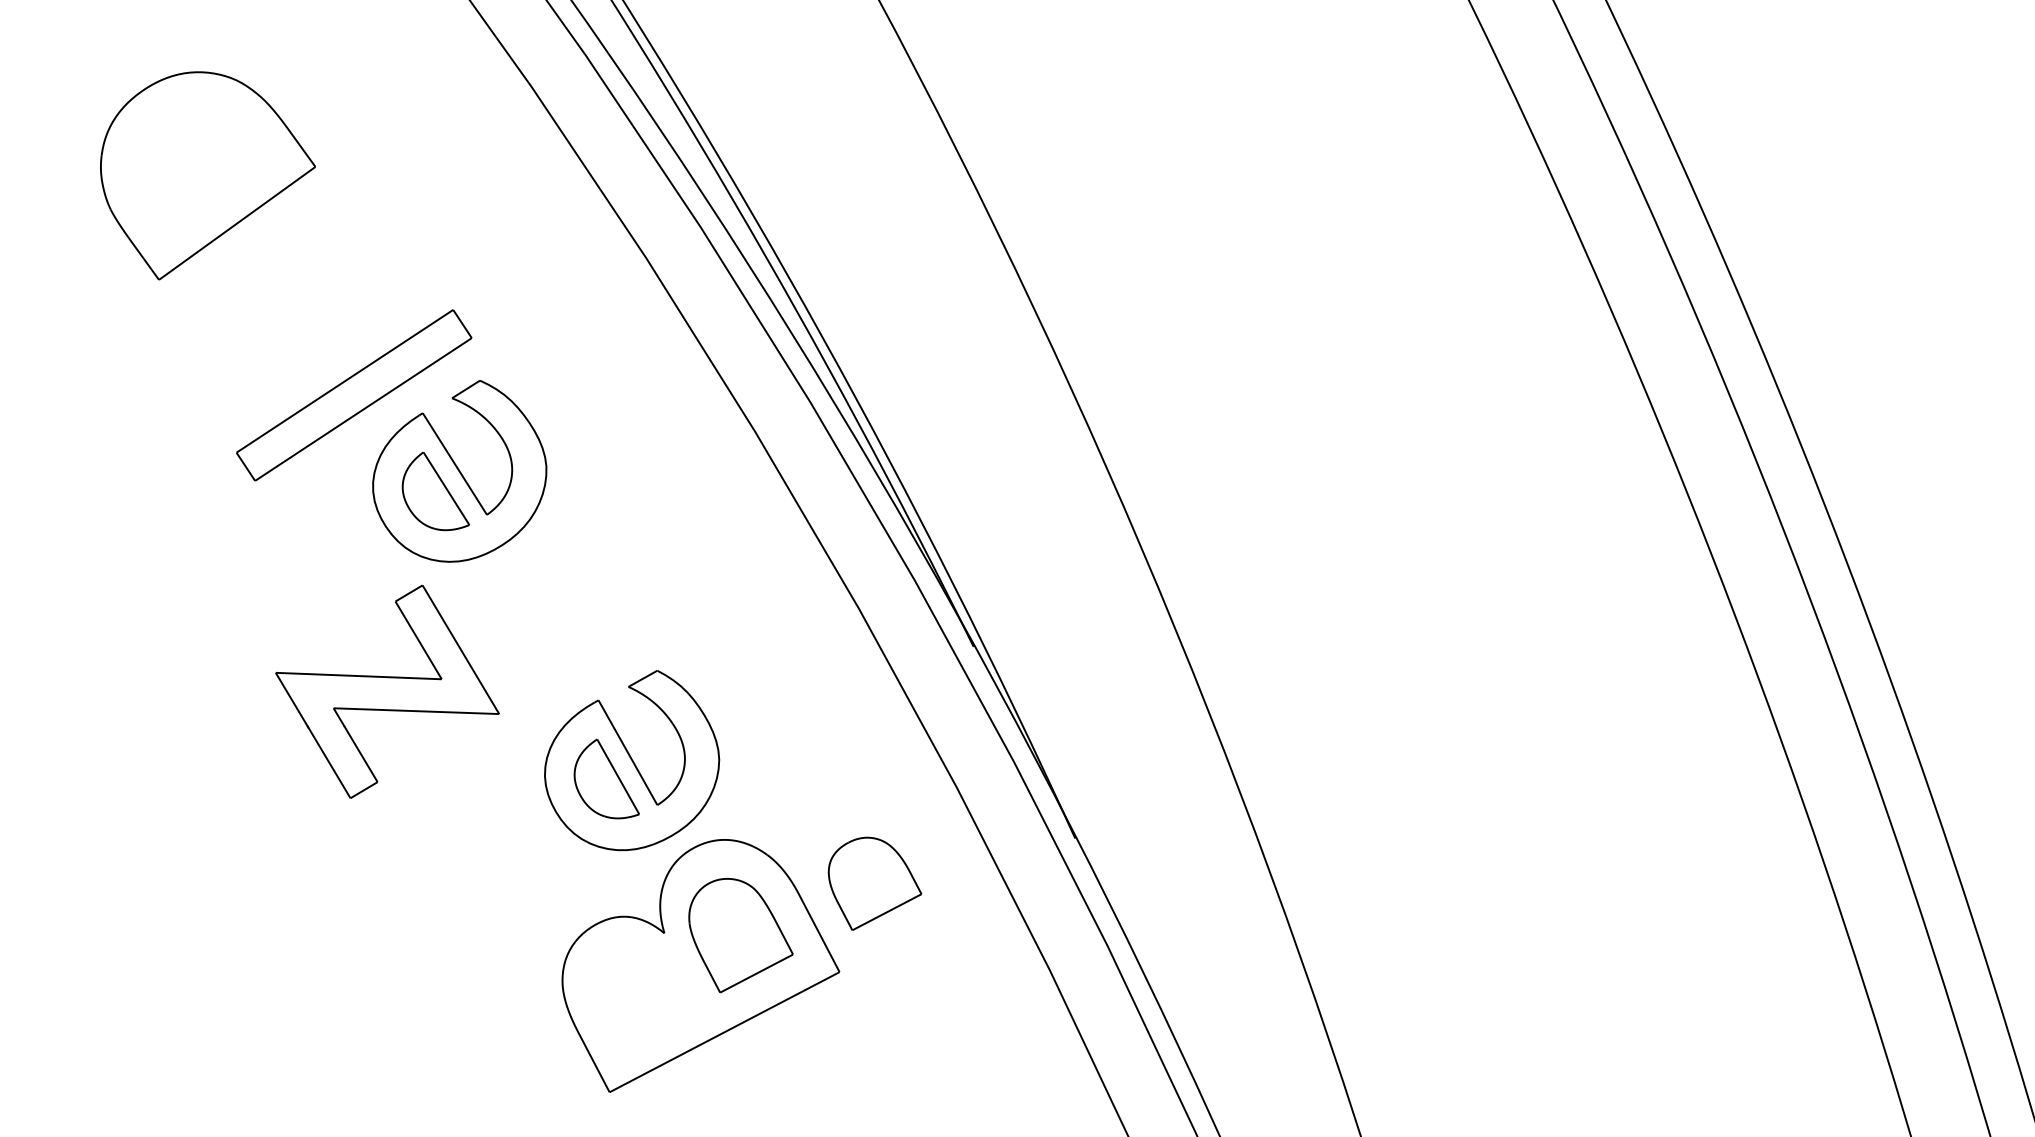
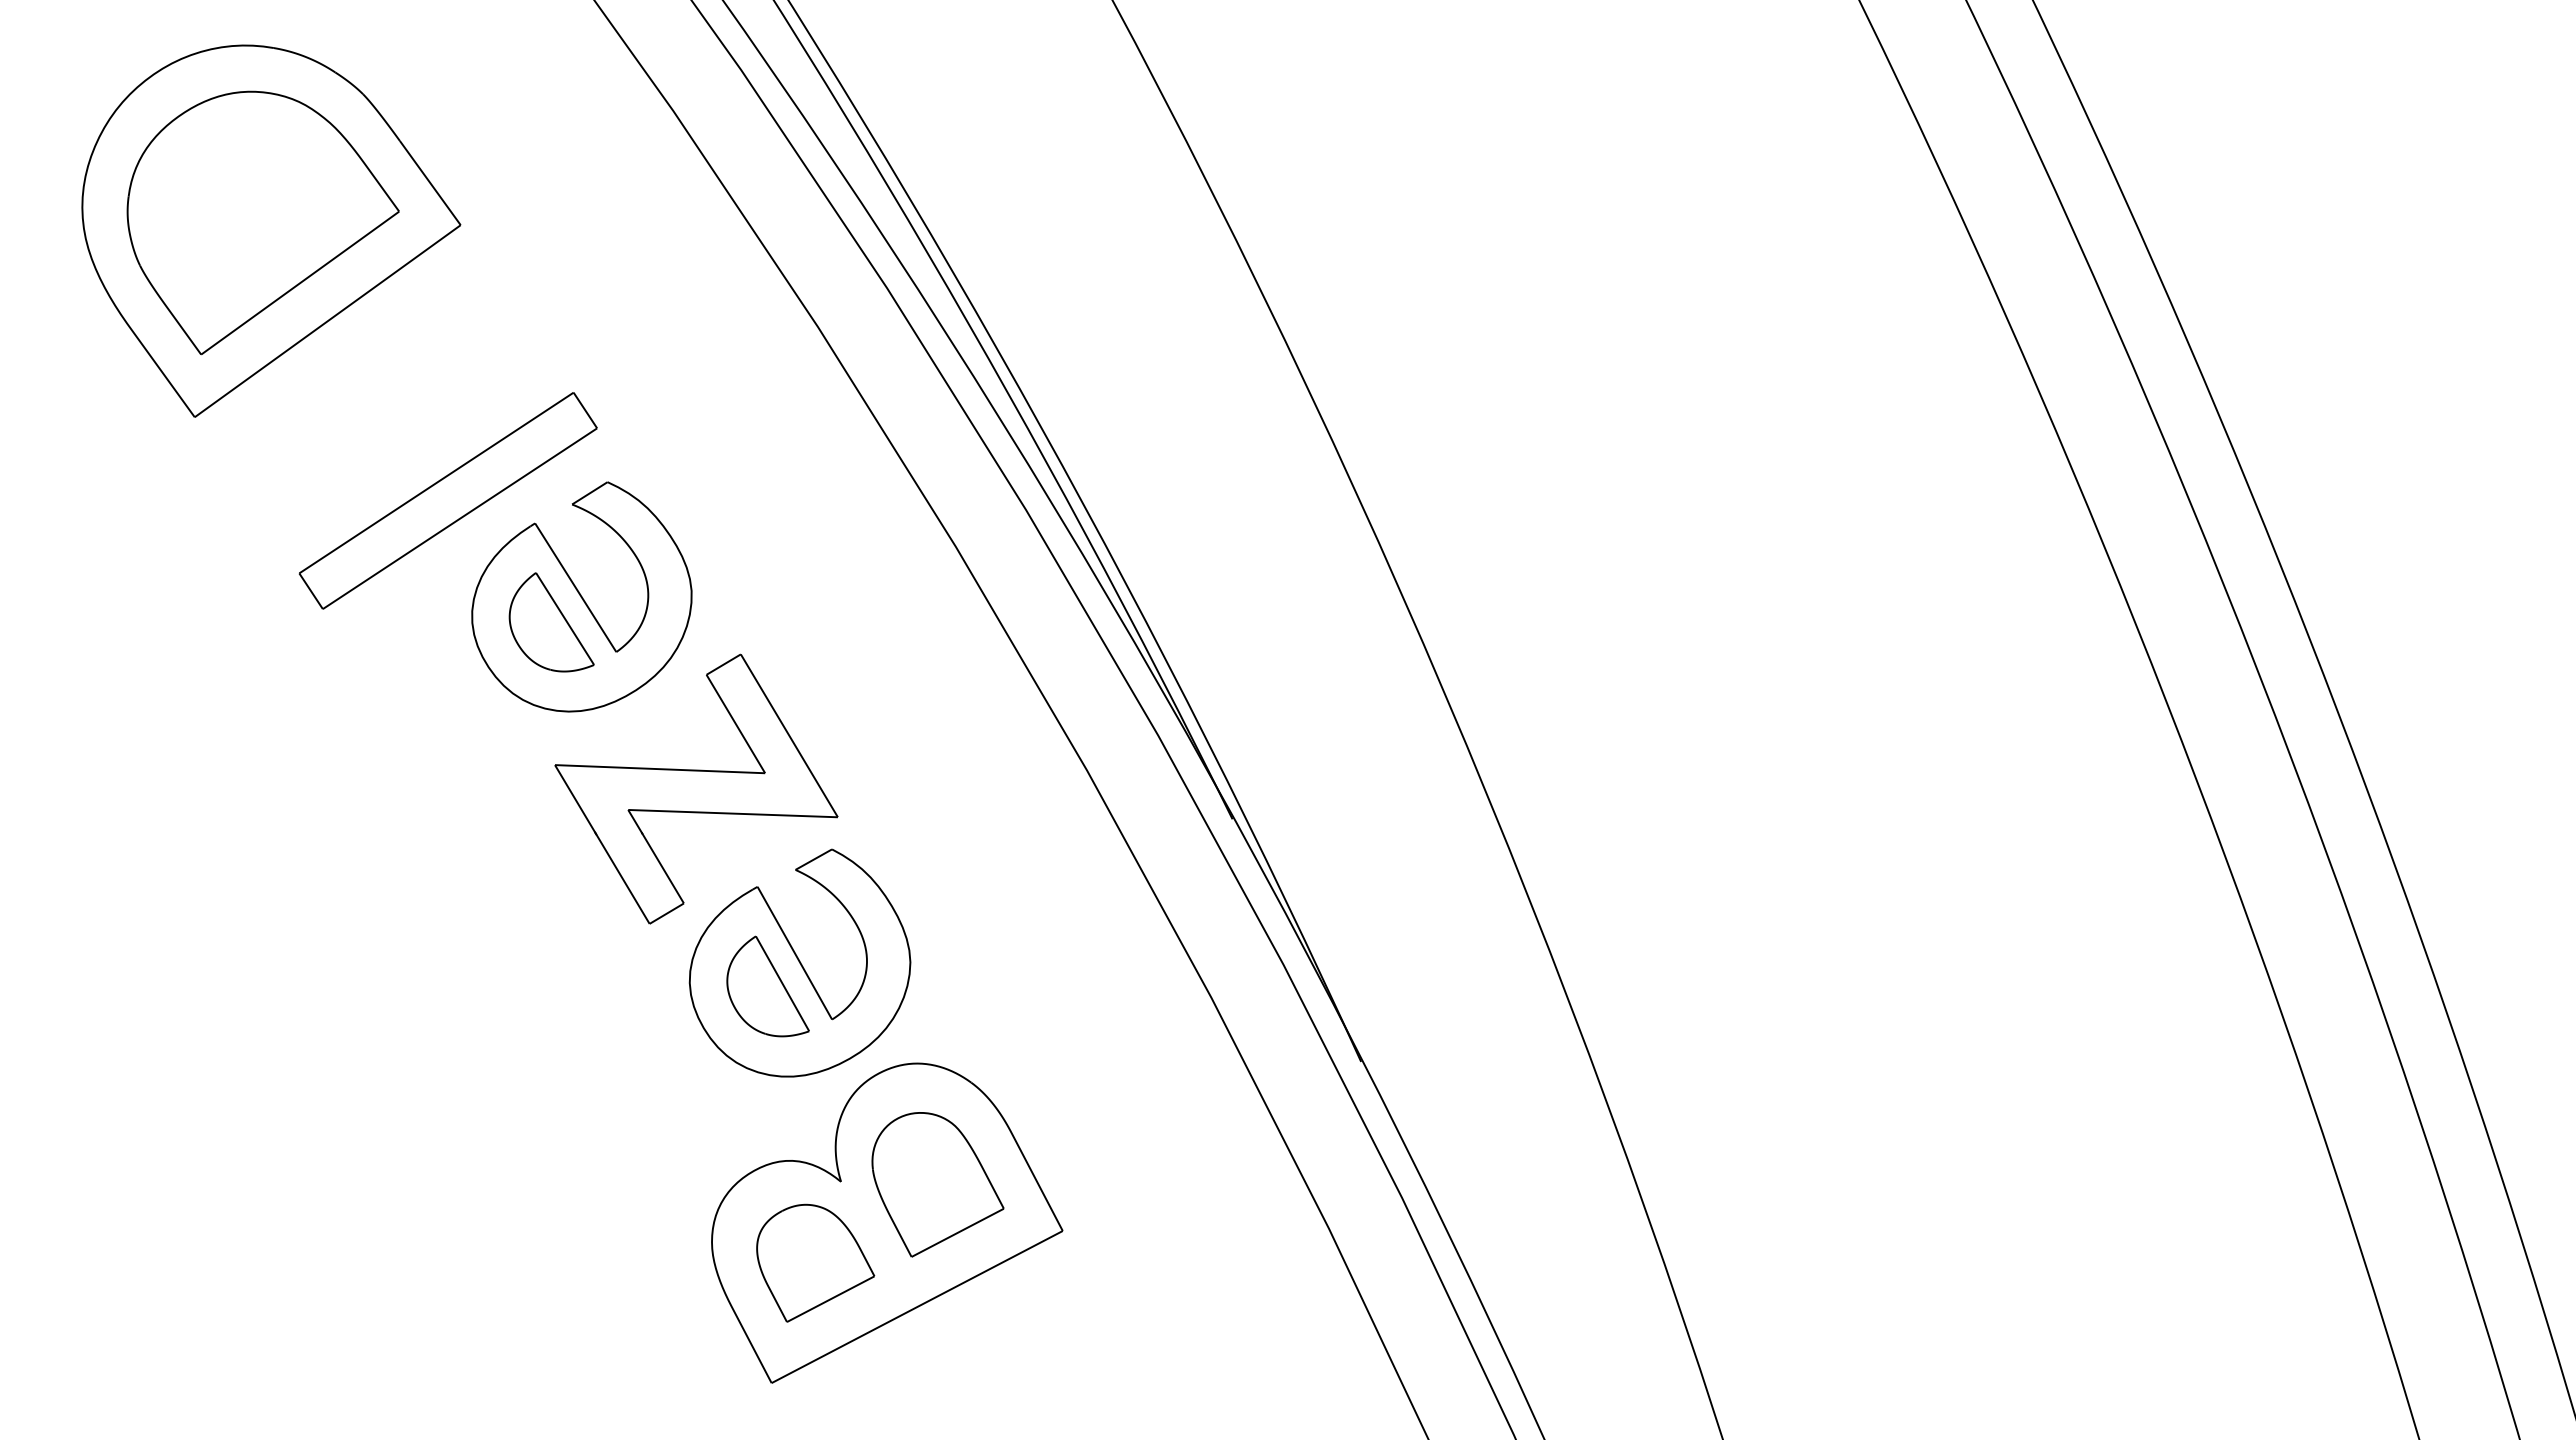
part: (214, 181) -> (271, 230), added
part: (387, 691) -> (696, 788), moved
part: (874, 883) -> (815, 1262), moved

